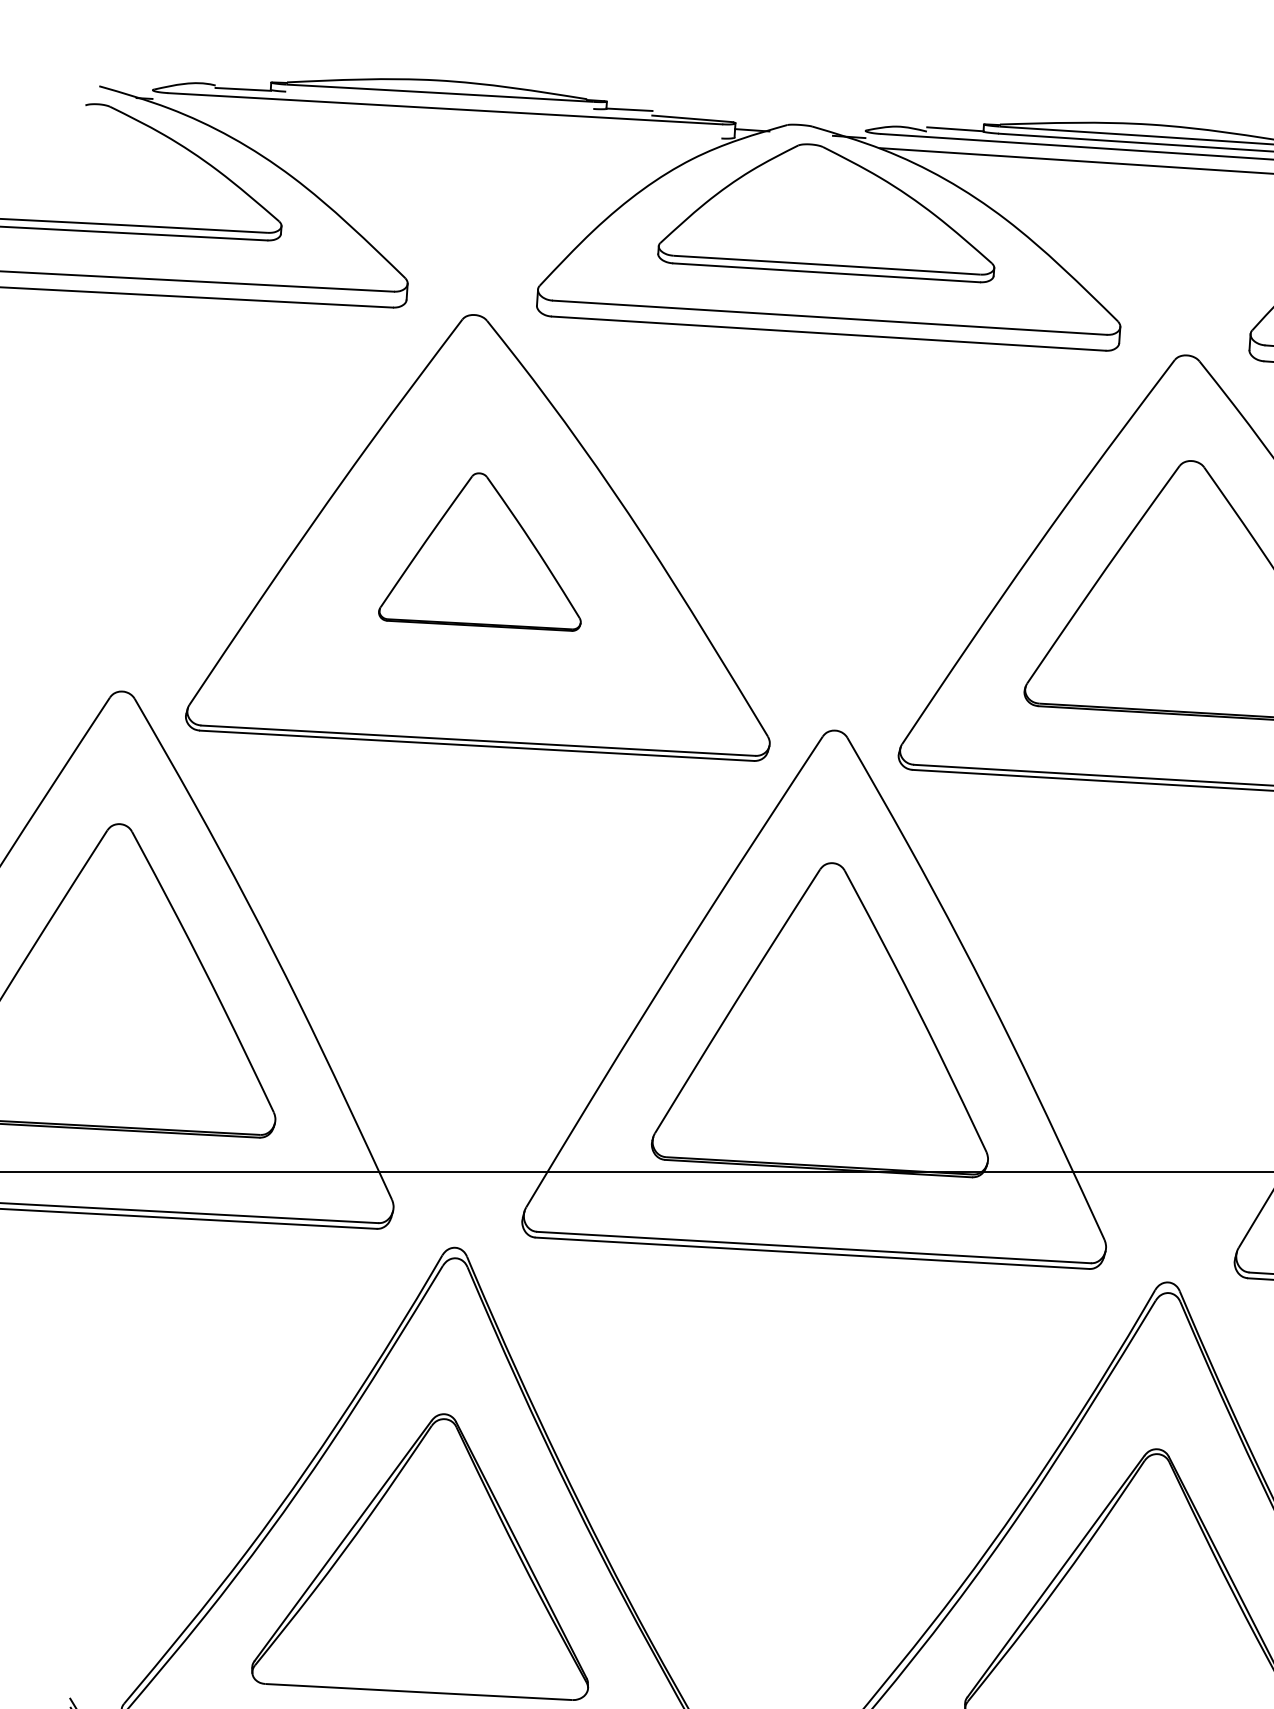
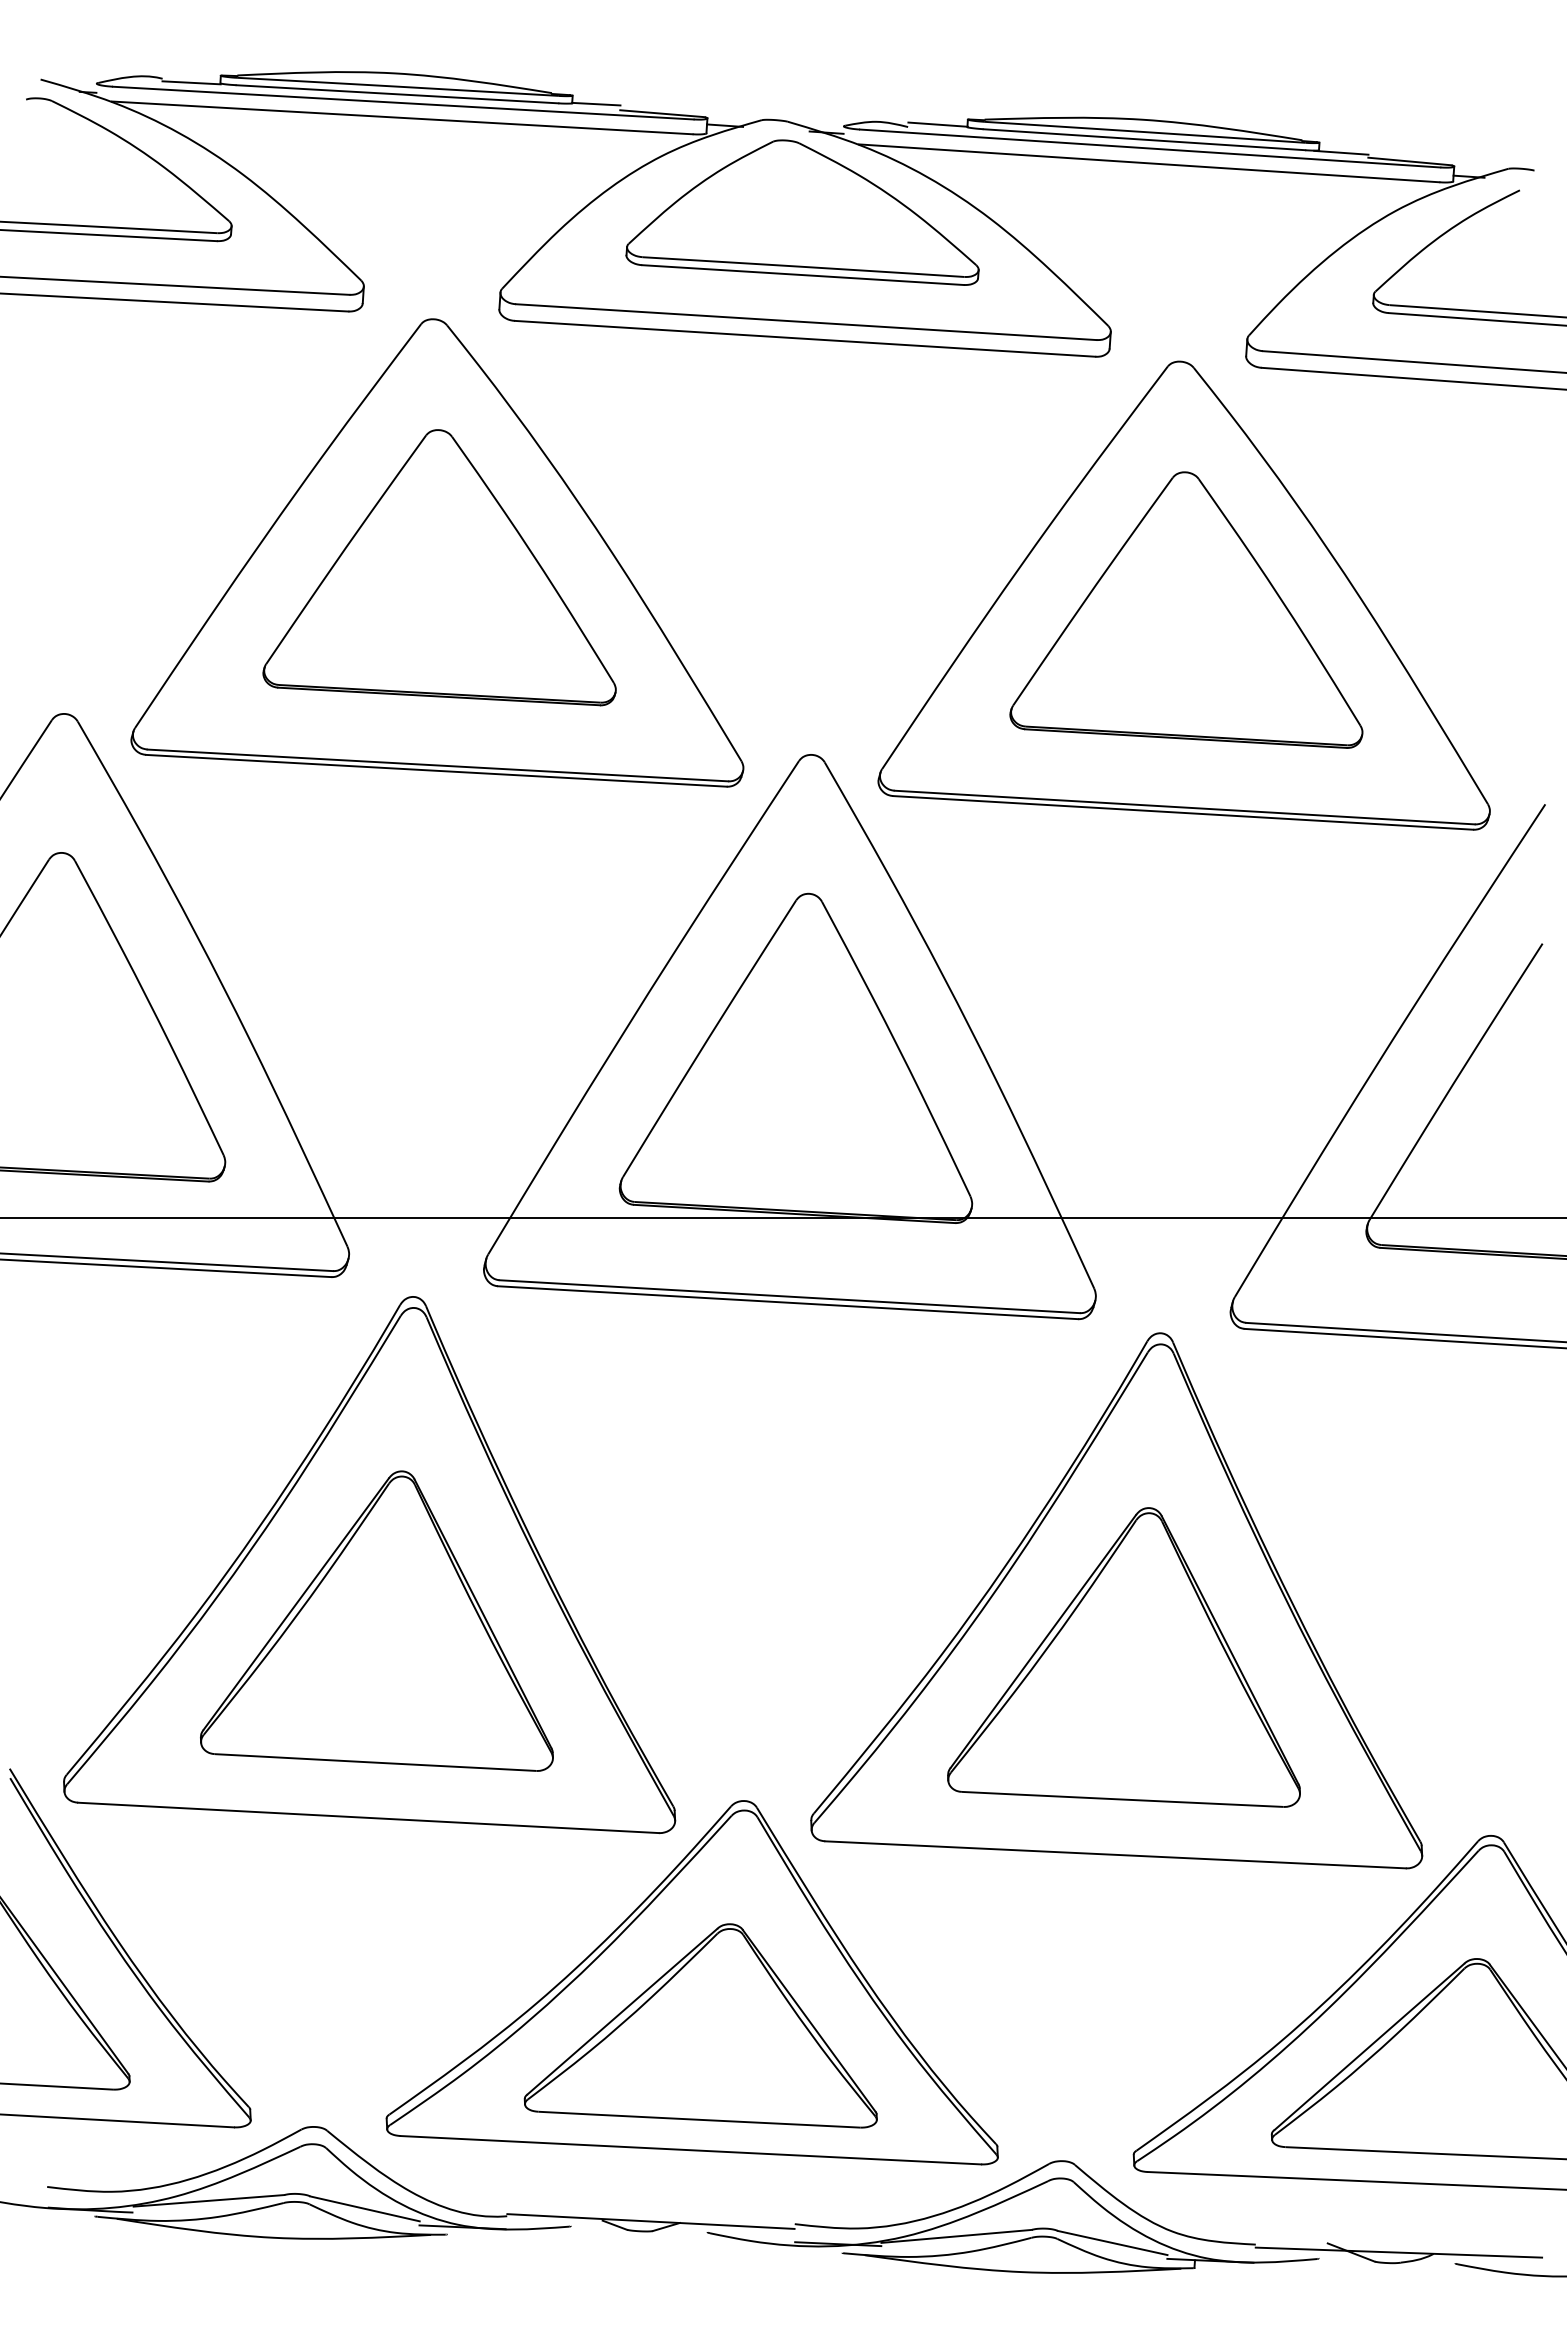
line: (439, 100) -> (397, 94), added
line: (443, 122) -> (401, 117), added
part: (479, 551) -> (439, 567), size x1.67

